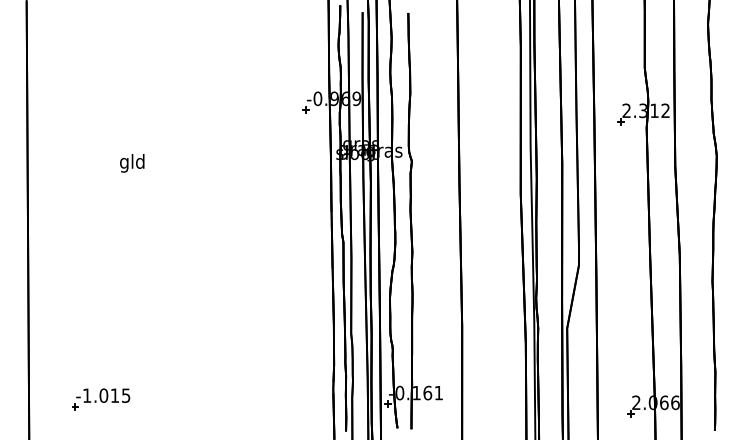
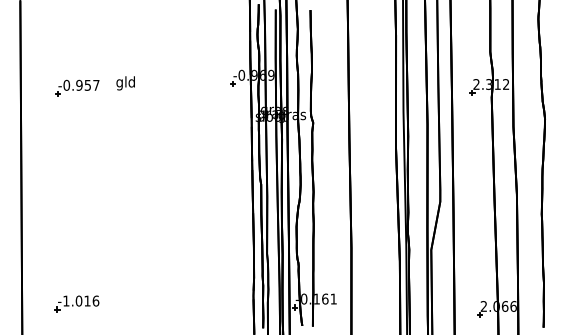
part: (101, 115) -> (77, 88), added
text: (132, 163) -> (125, 83), moved
text: (125, 395) -> (95, 300), -1.015 -> -1.016

